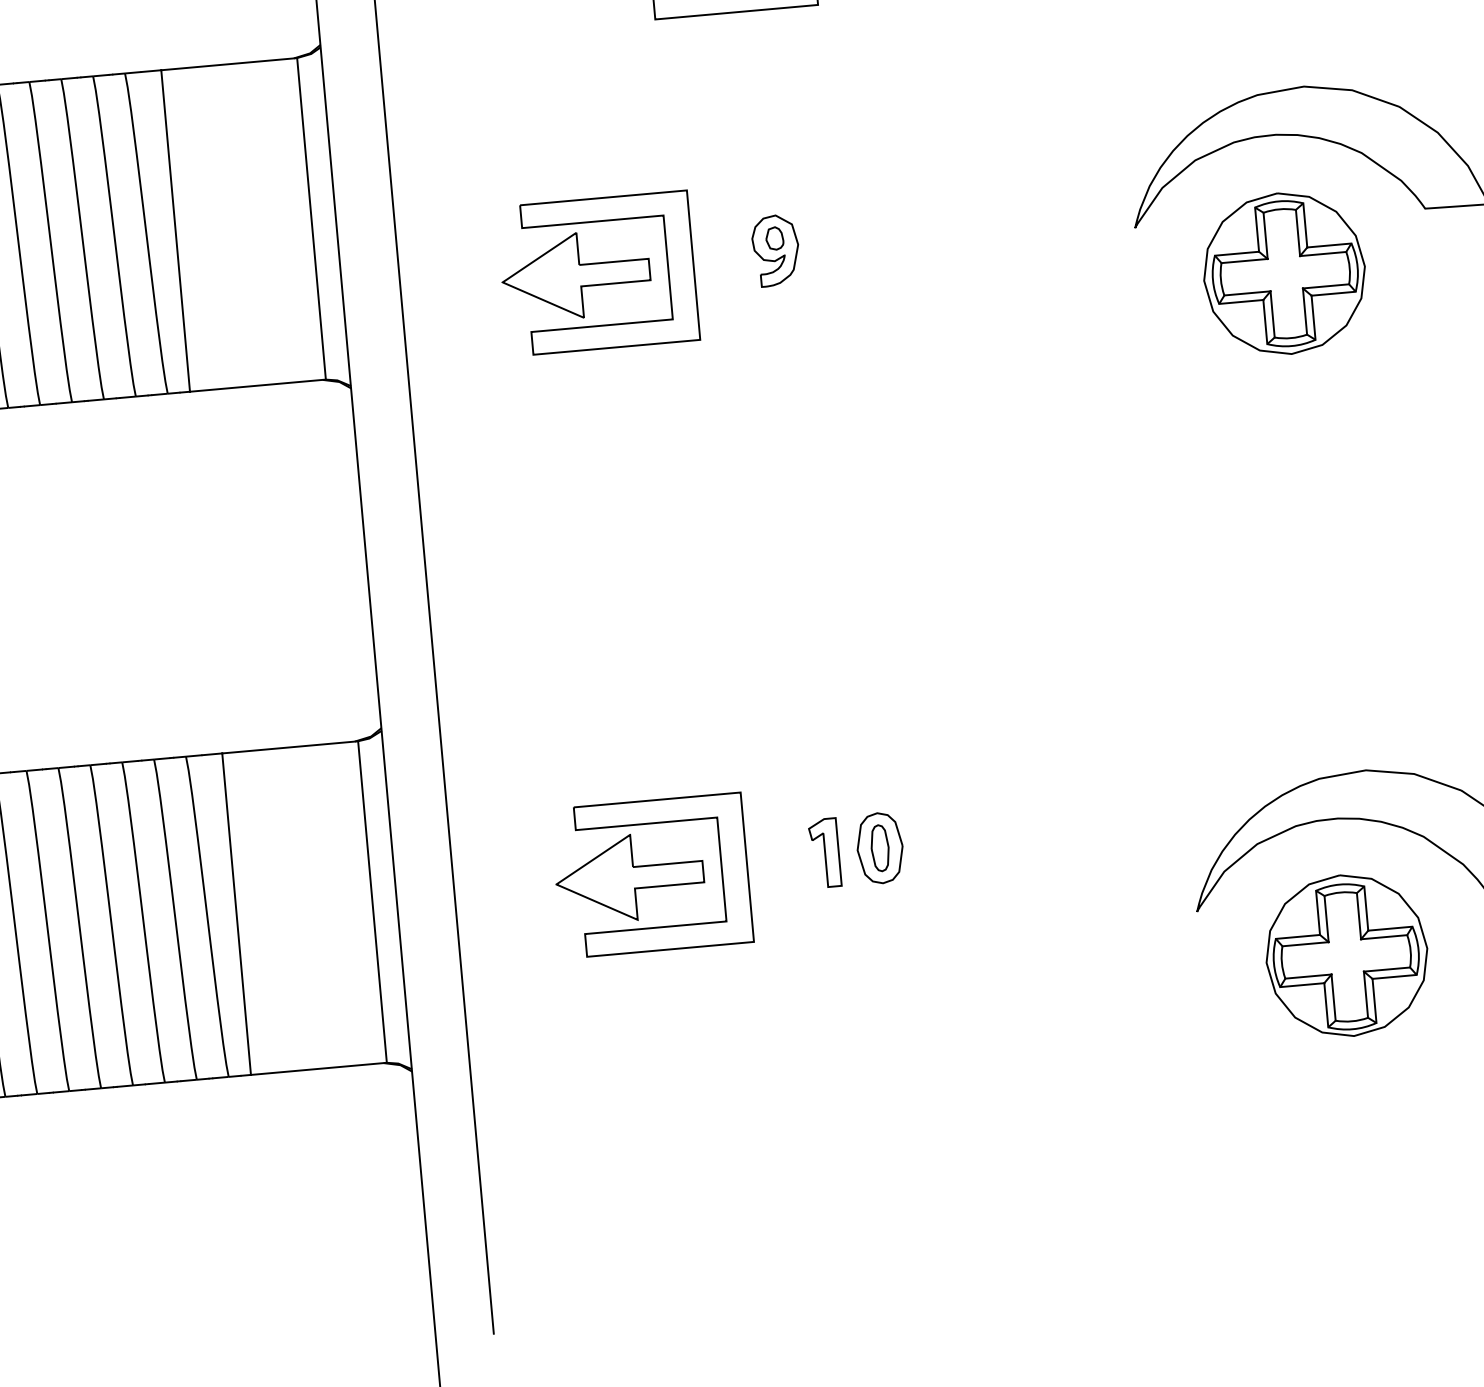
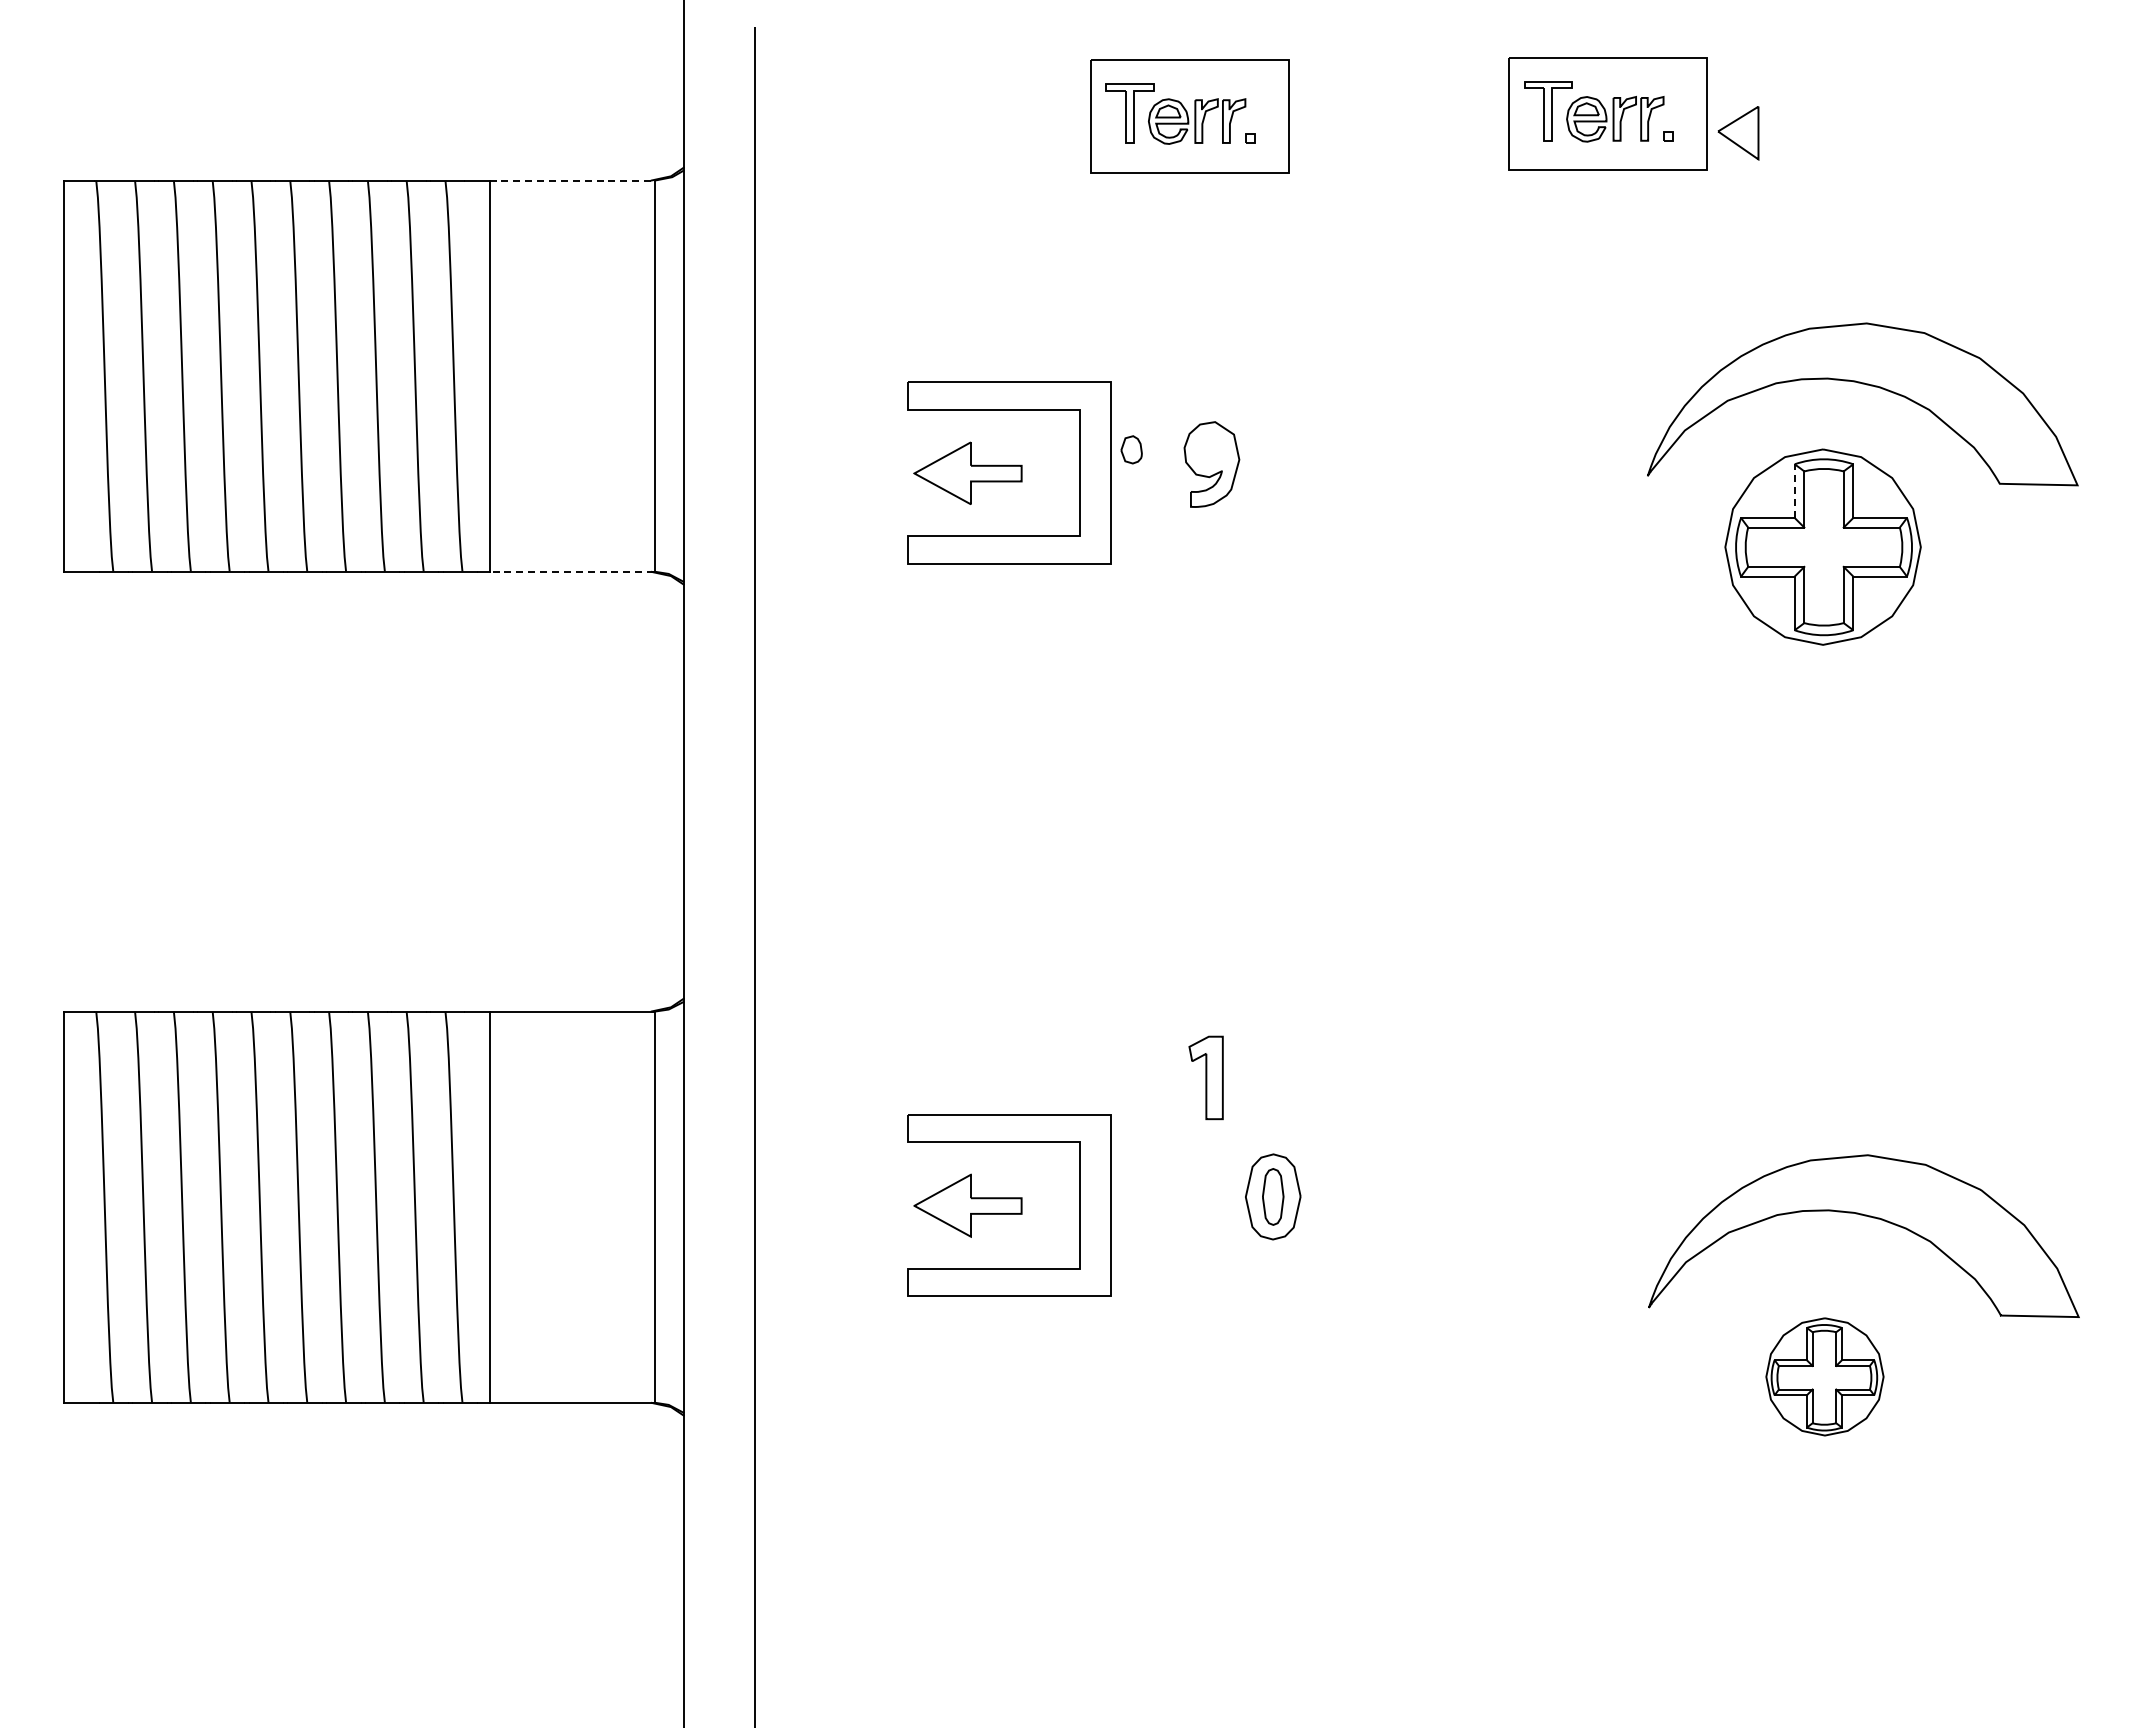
line: (229, 64) -> (572, 180), solid -> dashed
line: (1256, 230) -> (1794, 491), solid -> dashed
part: (774, 238) -> (1131, 449), moved
part: (575, 275) -> (967, 473), size x0.6
line: (257, 385) -> (571, 571), solid -> dashed
part: (824, 852) -> (1205, 1077), moved
part: (629, 877) -> (967, 1205), size x0.6
part: (1346, 955) -> (1824, 1376), size x0.6

